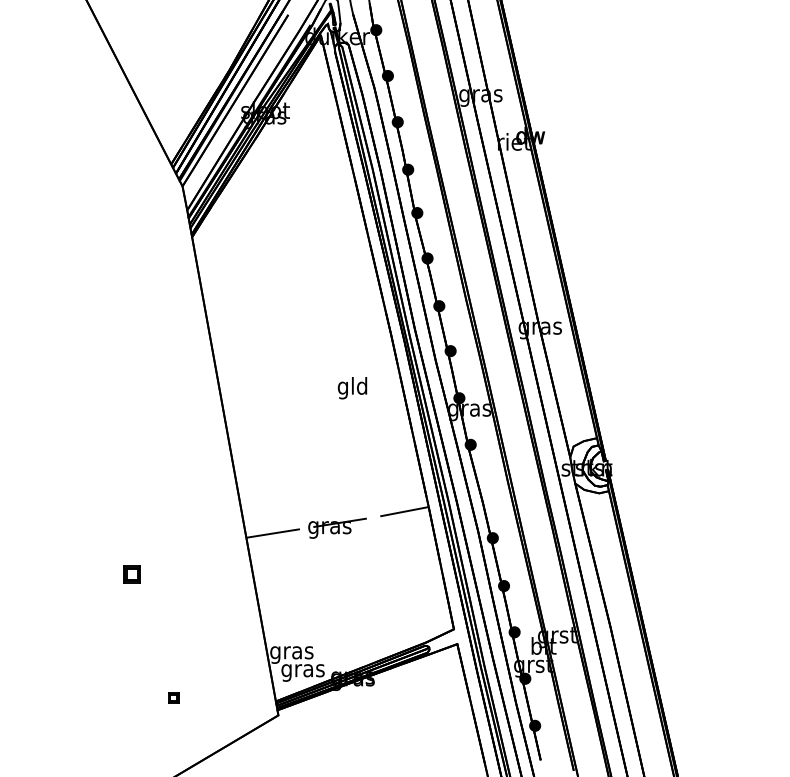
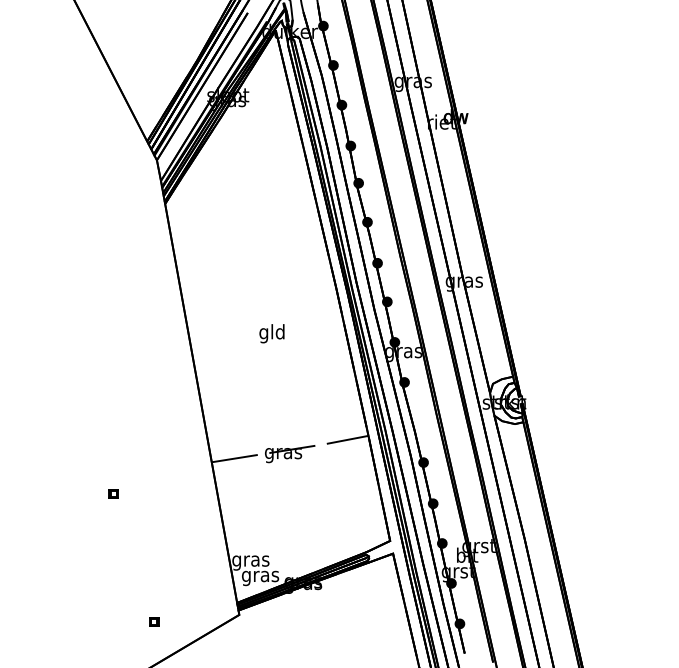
text: (351, 387) -> (271, 333), moved
part: (132, 574) -> (113, 493), size x0.62
part: (173, 697) -> (154, 621), moved

